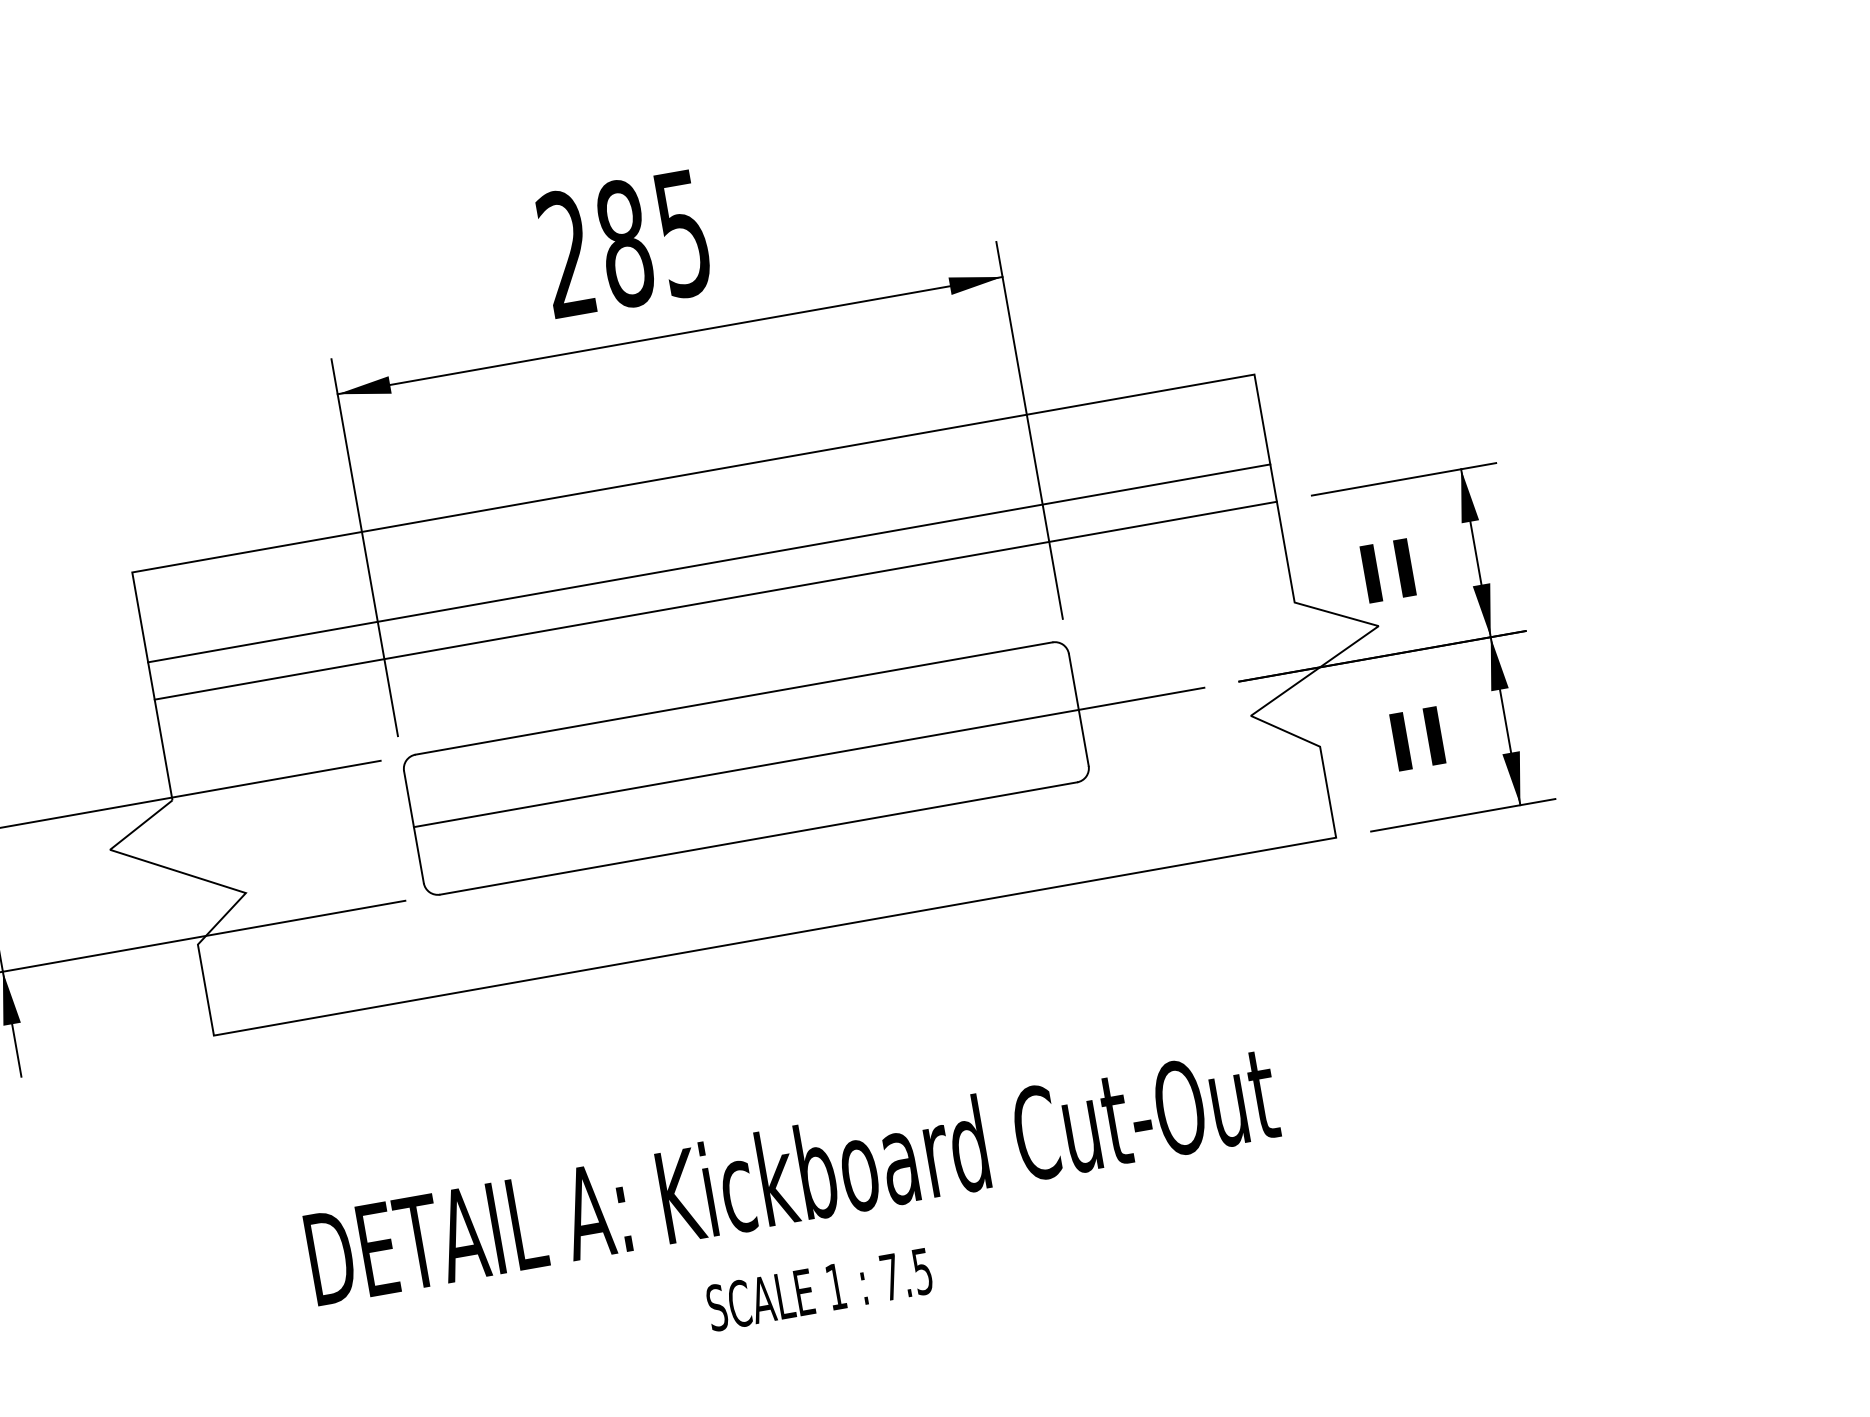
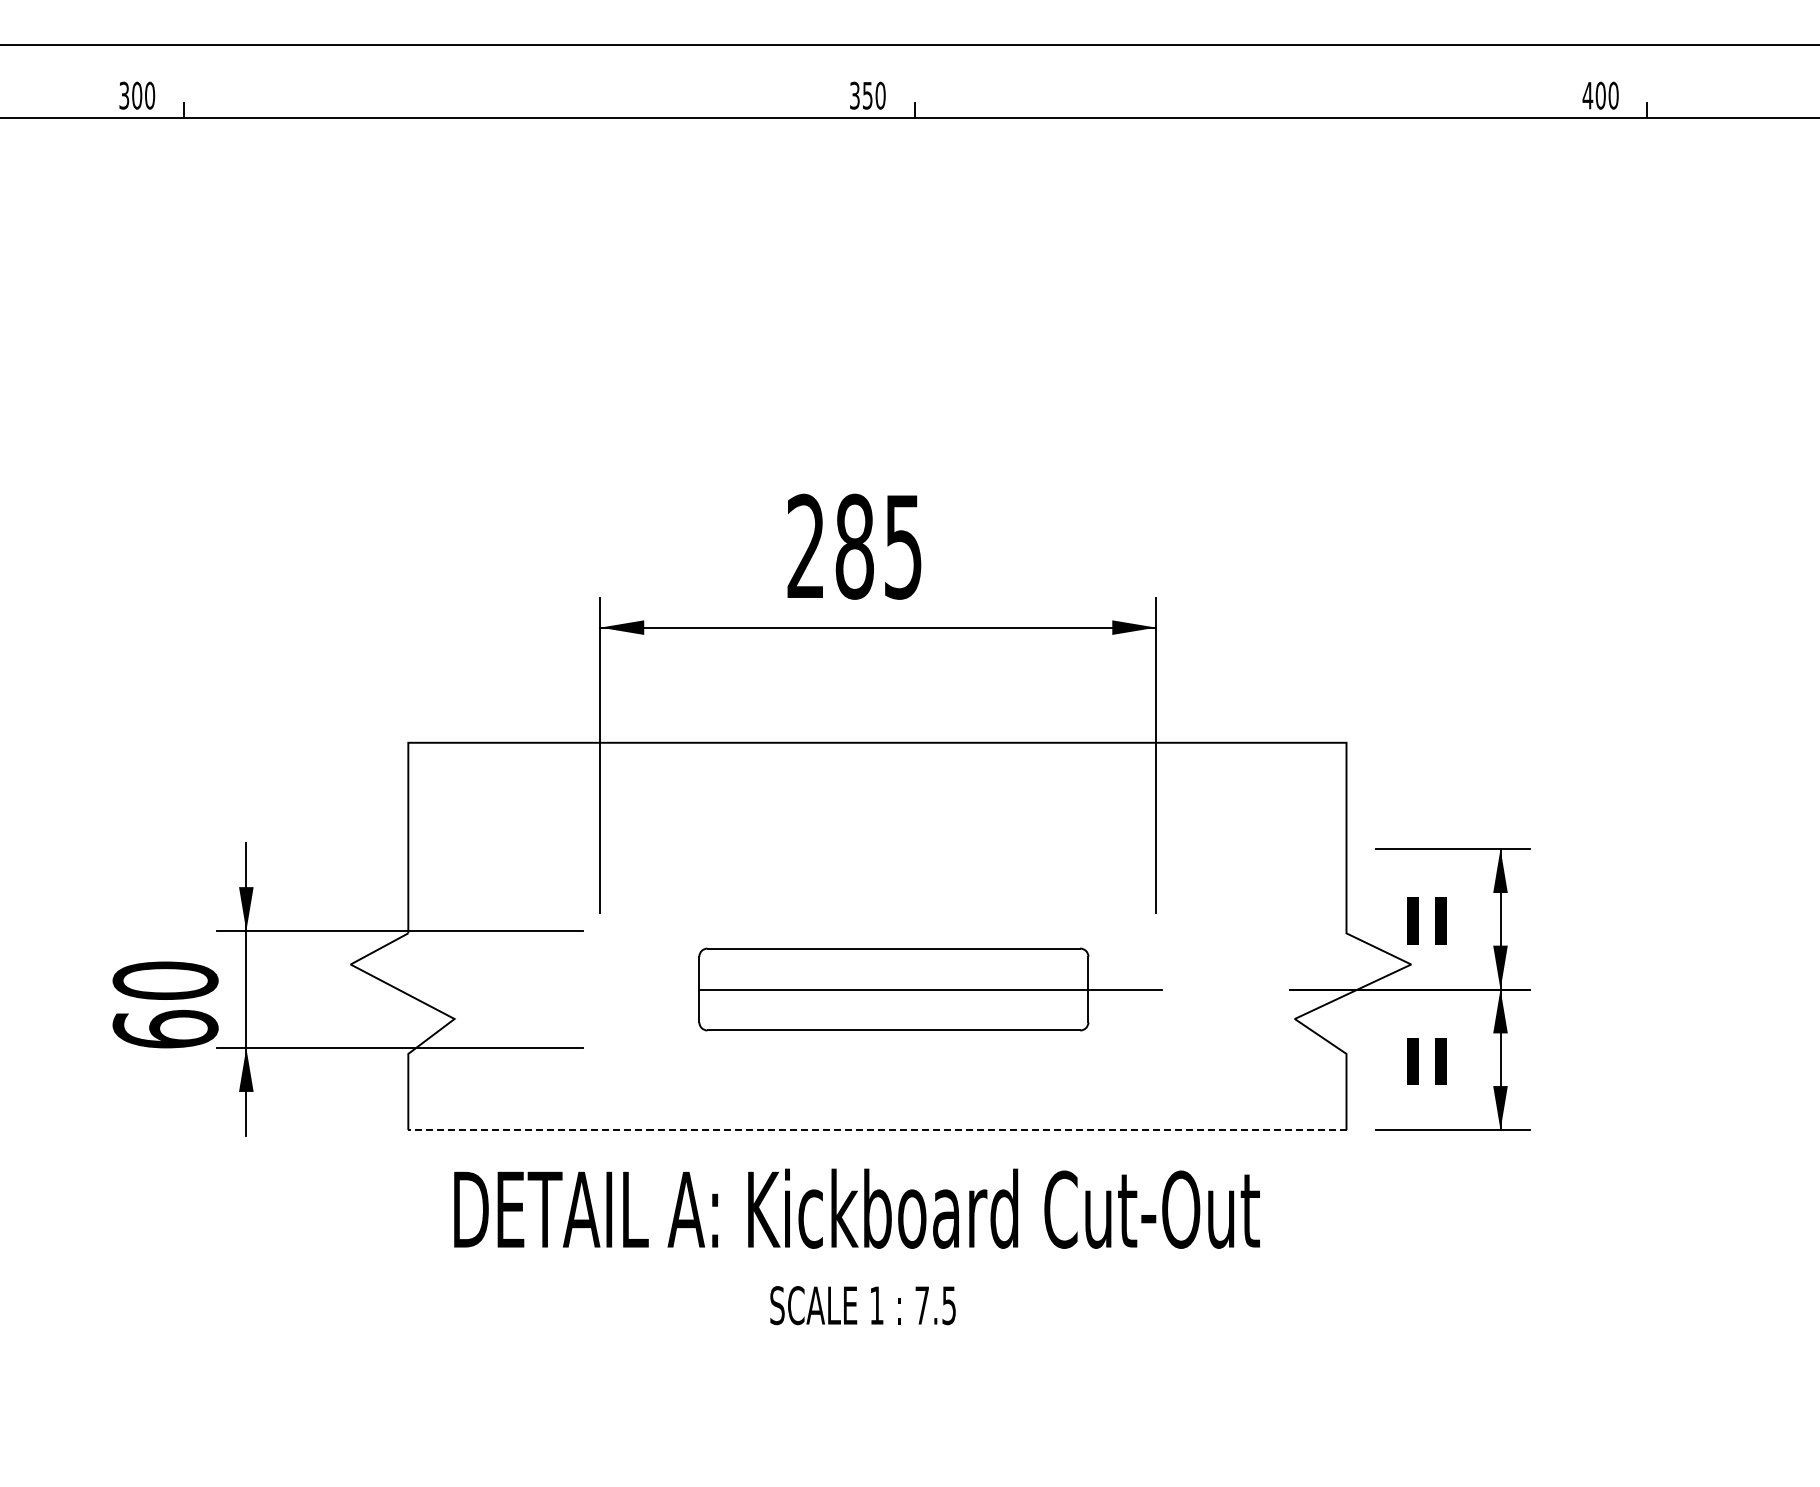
line: (709, 562) -> (877, 817), removed
line: (715, 601) -> (877, 849), removed
part: (808, 757) -> (930, 989), size x0.7
line: (773, 936) -> (876, 1129), solid -> dashed
text: (799, 1220) -> (856, 1246), moved

